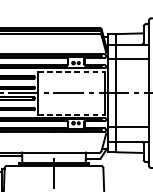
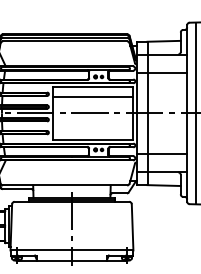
line: (71, 71) -> (93, 87), dashed -> solid
line: (70, 79) -> (92, 96), added
line: (71, 114) -> (93, 139), dashed -> solid

